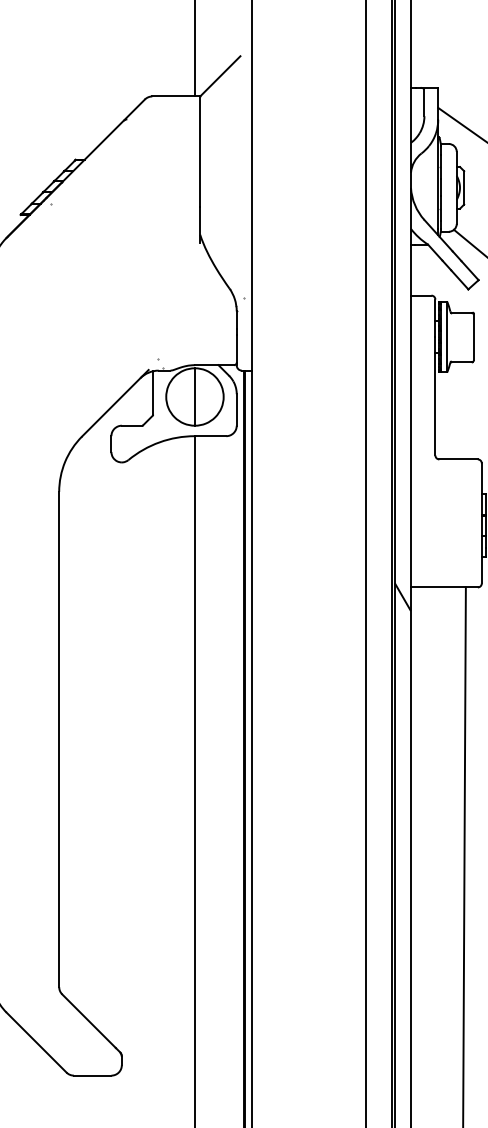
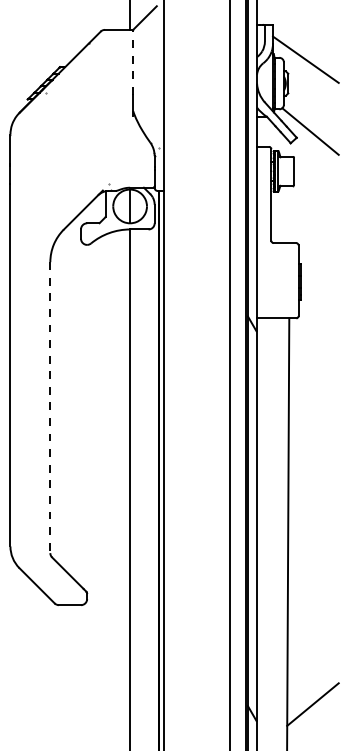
line: (200, 150) -> (133, 61), solid -> dashed
line: (59, 740) -> (50, 408), solid -> dashed

